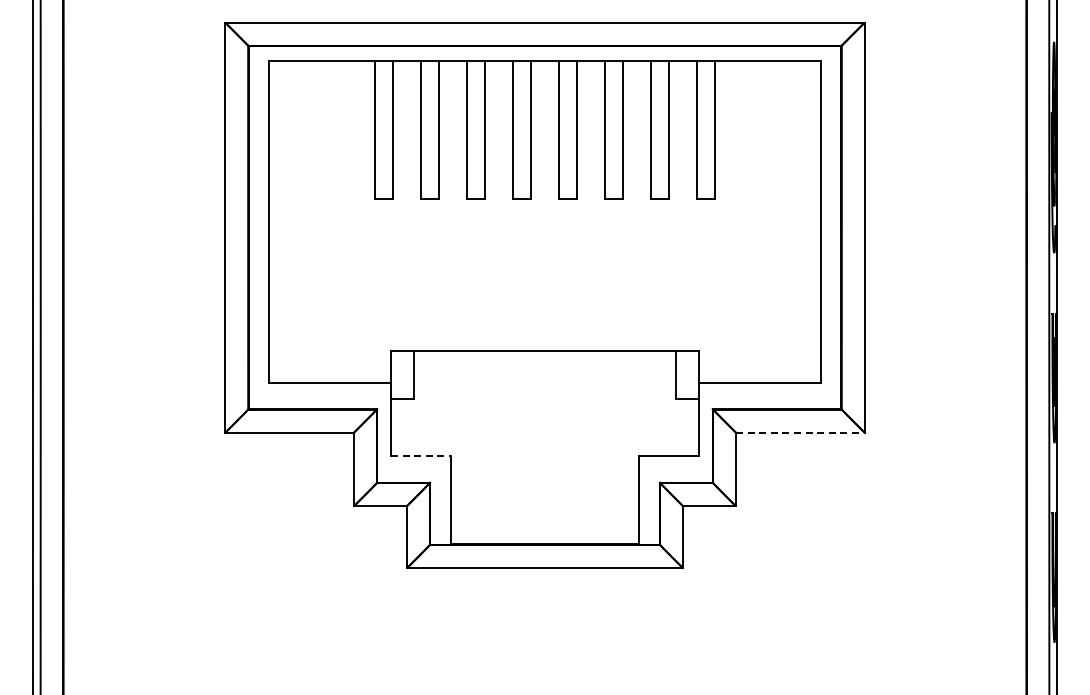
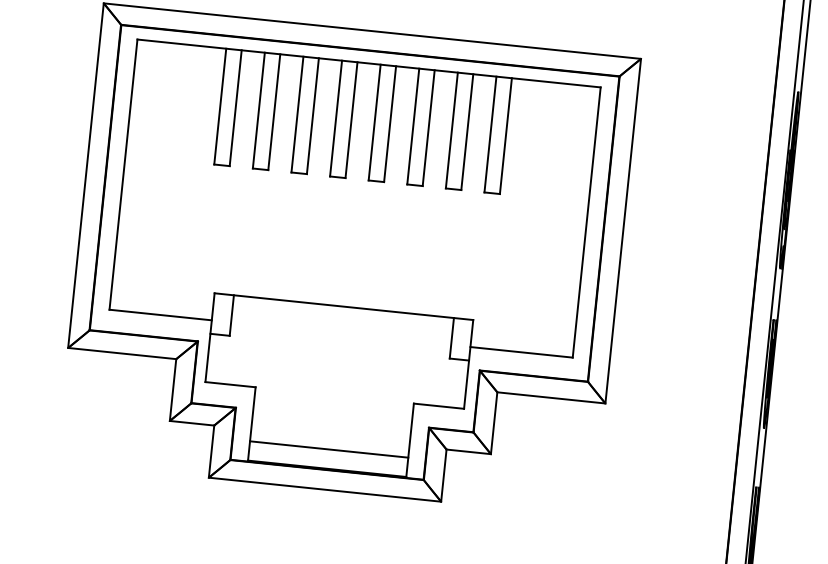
line: (800, 432) -> (551, 397), dashed -> solid
line: (420, 456) -> (230, 384), dashed -> solid
line: (544, 520) -> (328, 449), added

